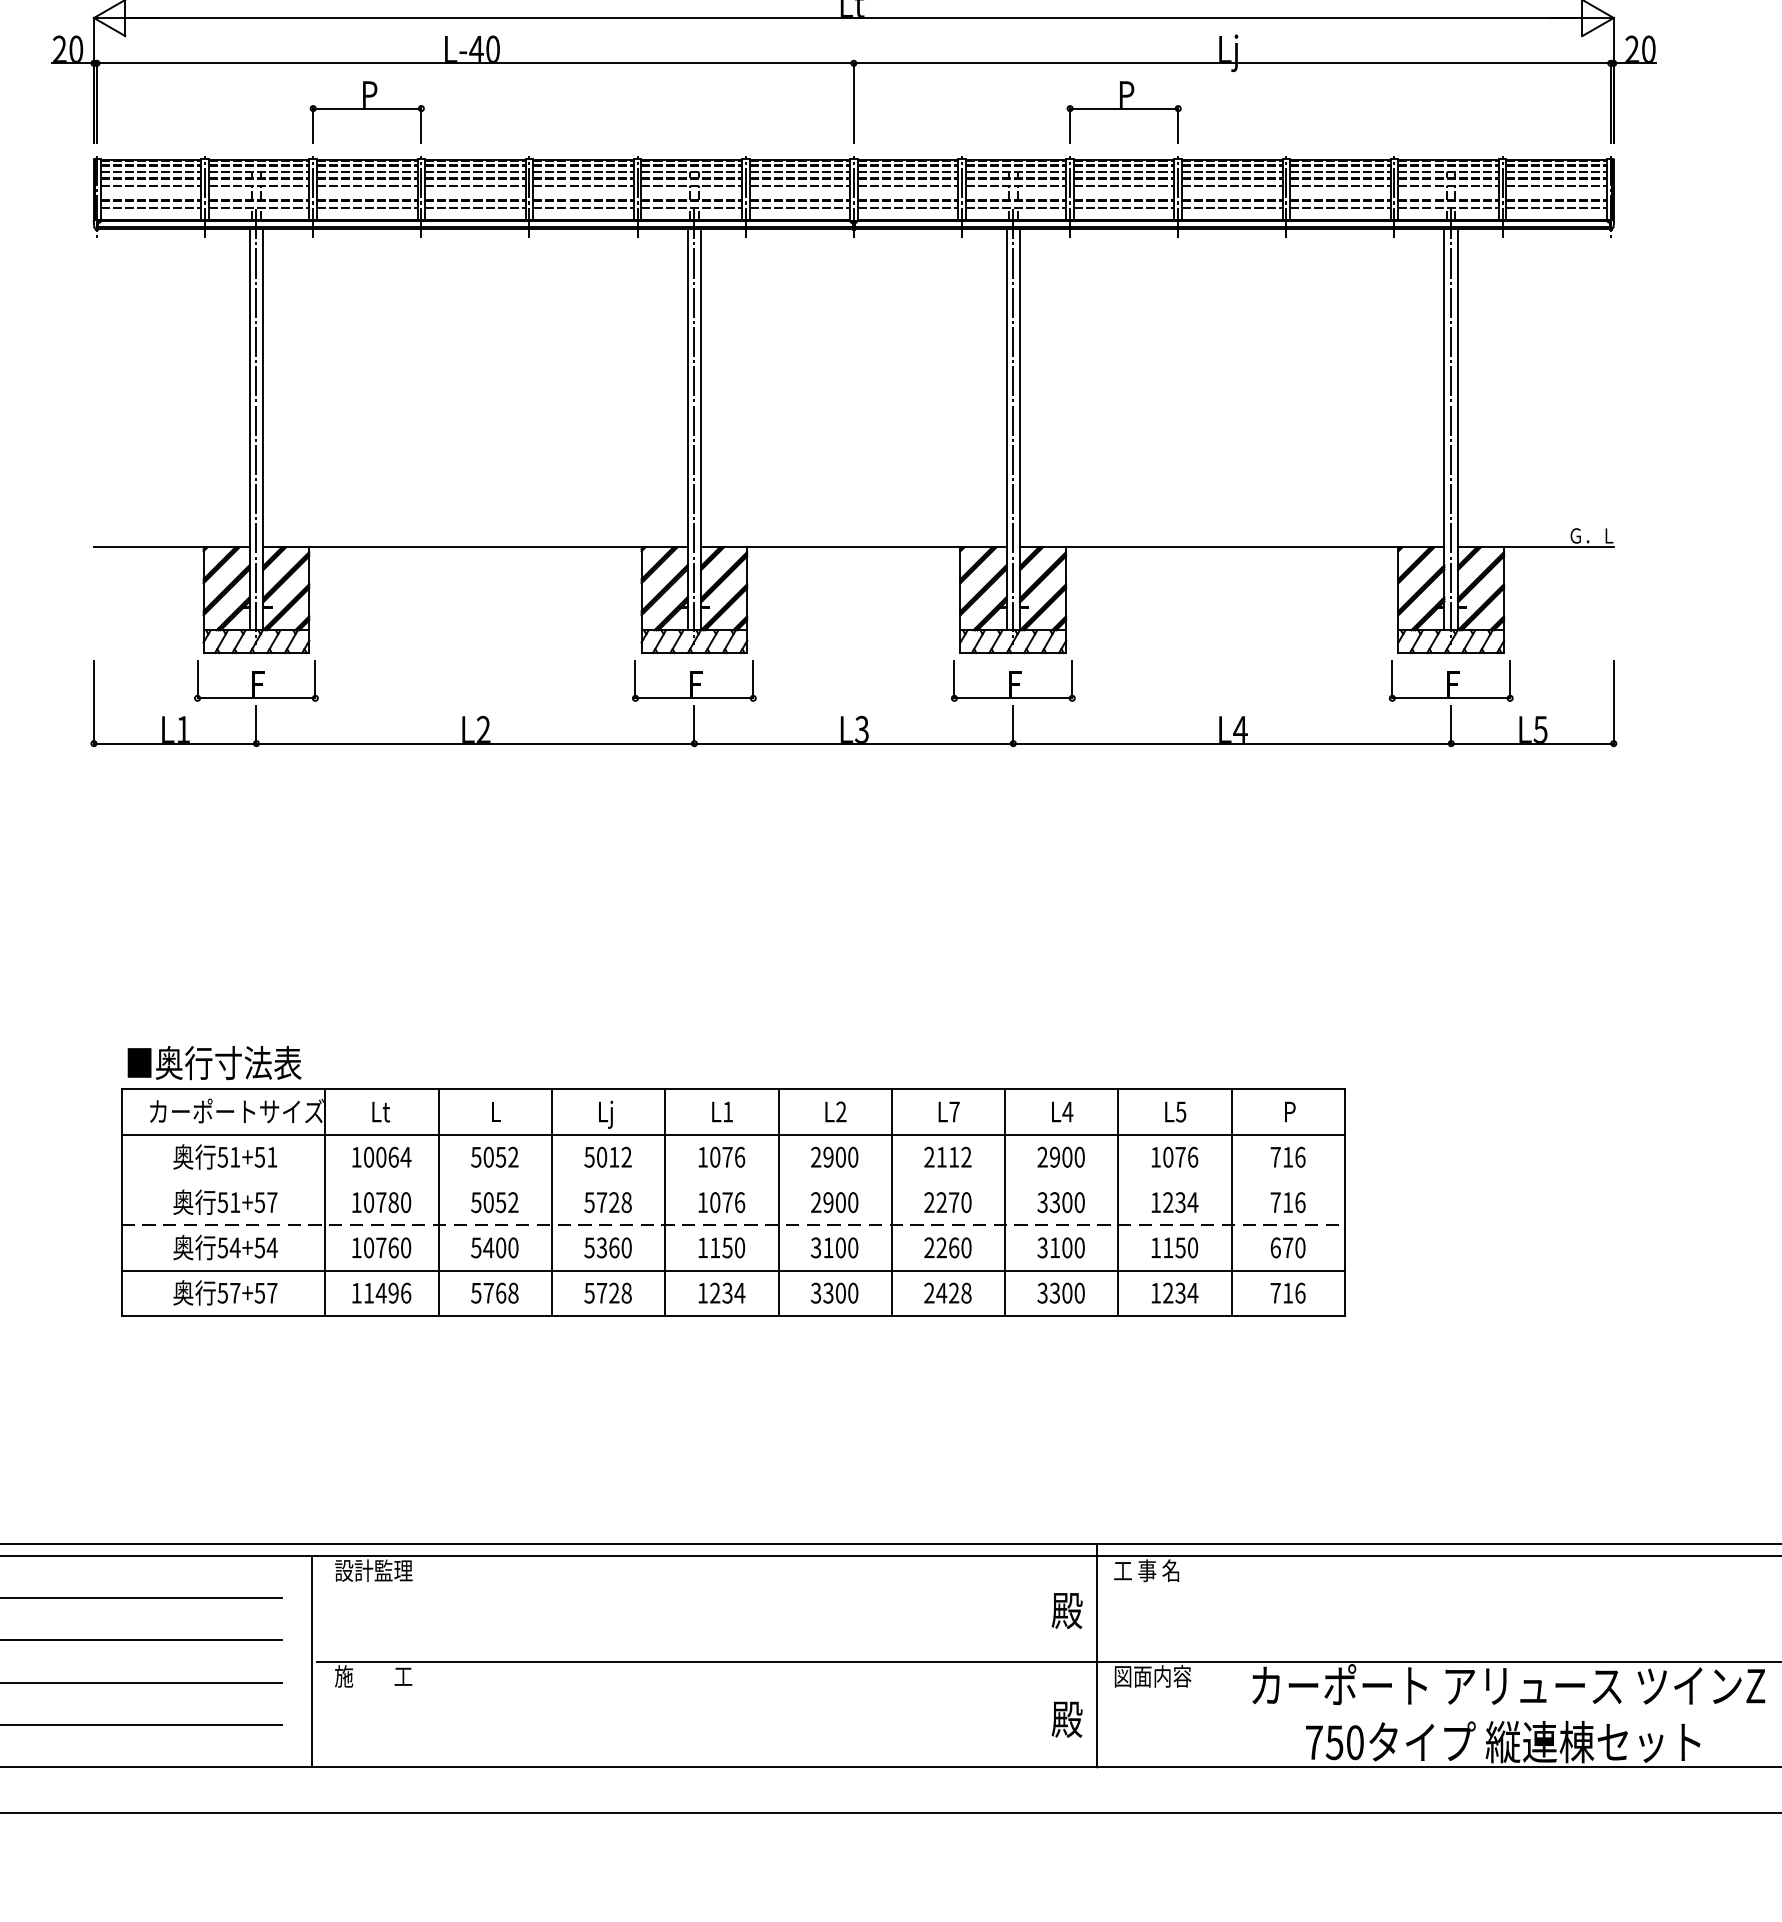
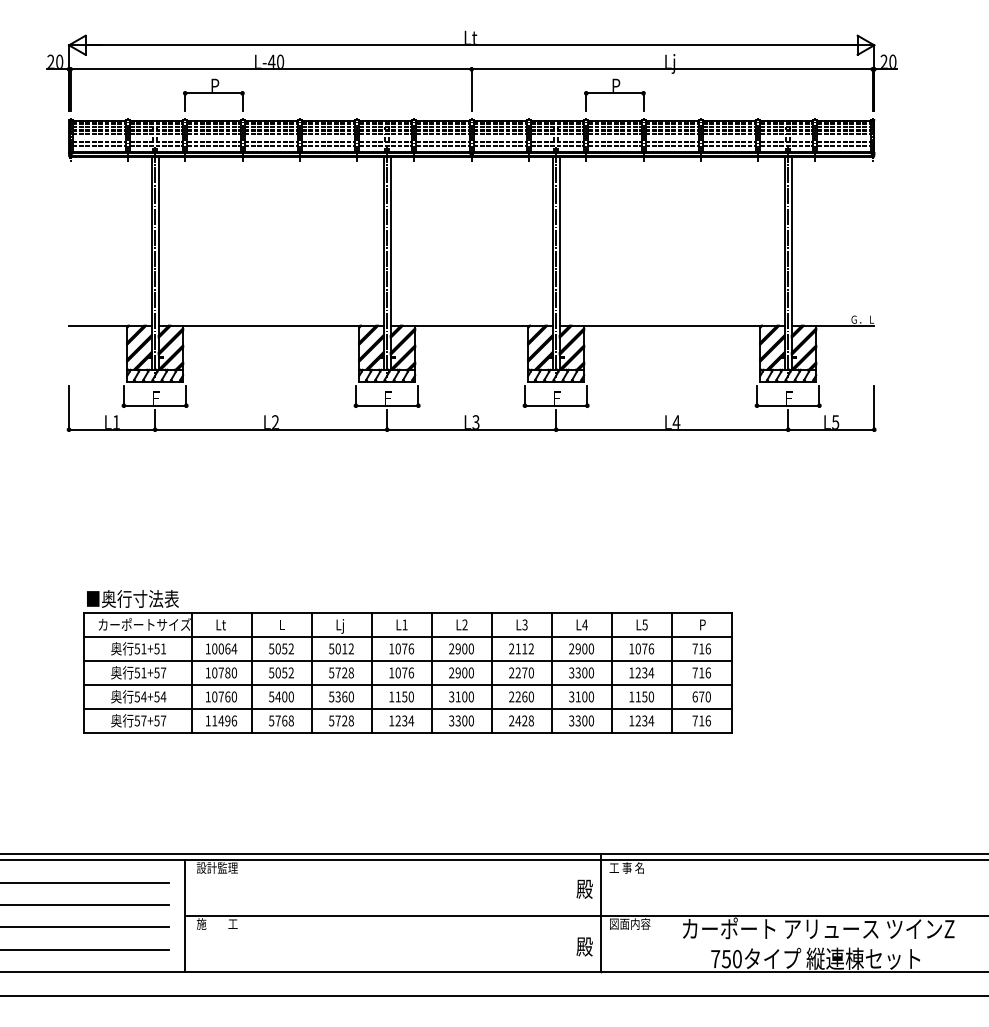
text: (953, 1111) -> (524, 624), L7 -> L3
line: (732, 1179) -> (407, 660), added
line: (734, 1224) -> (408, 684), dashed -> solid

